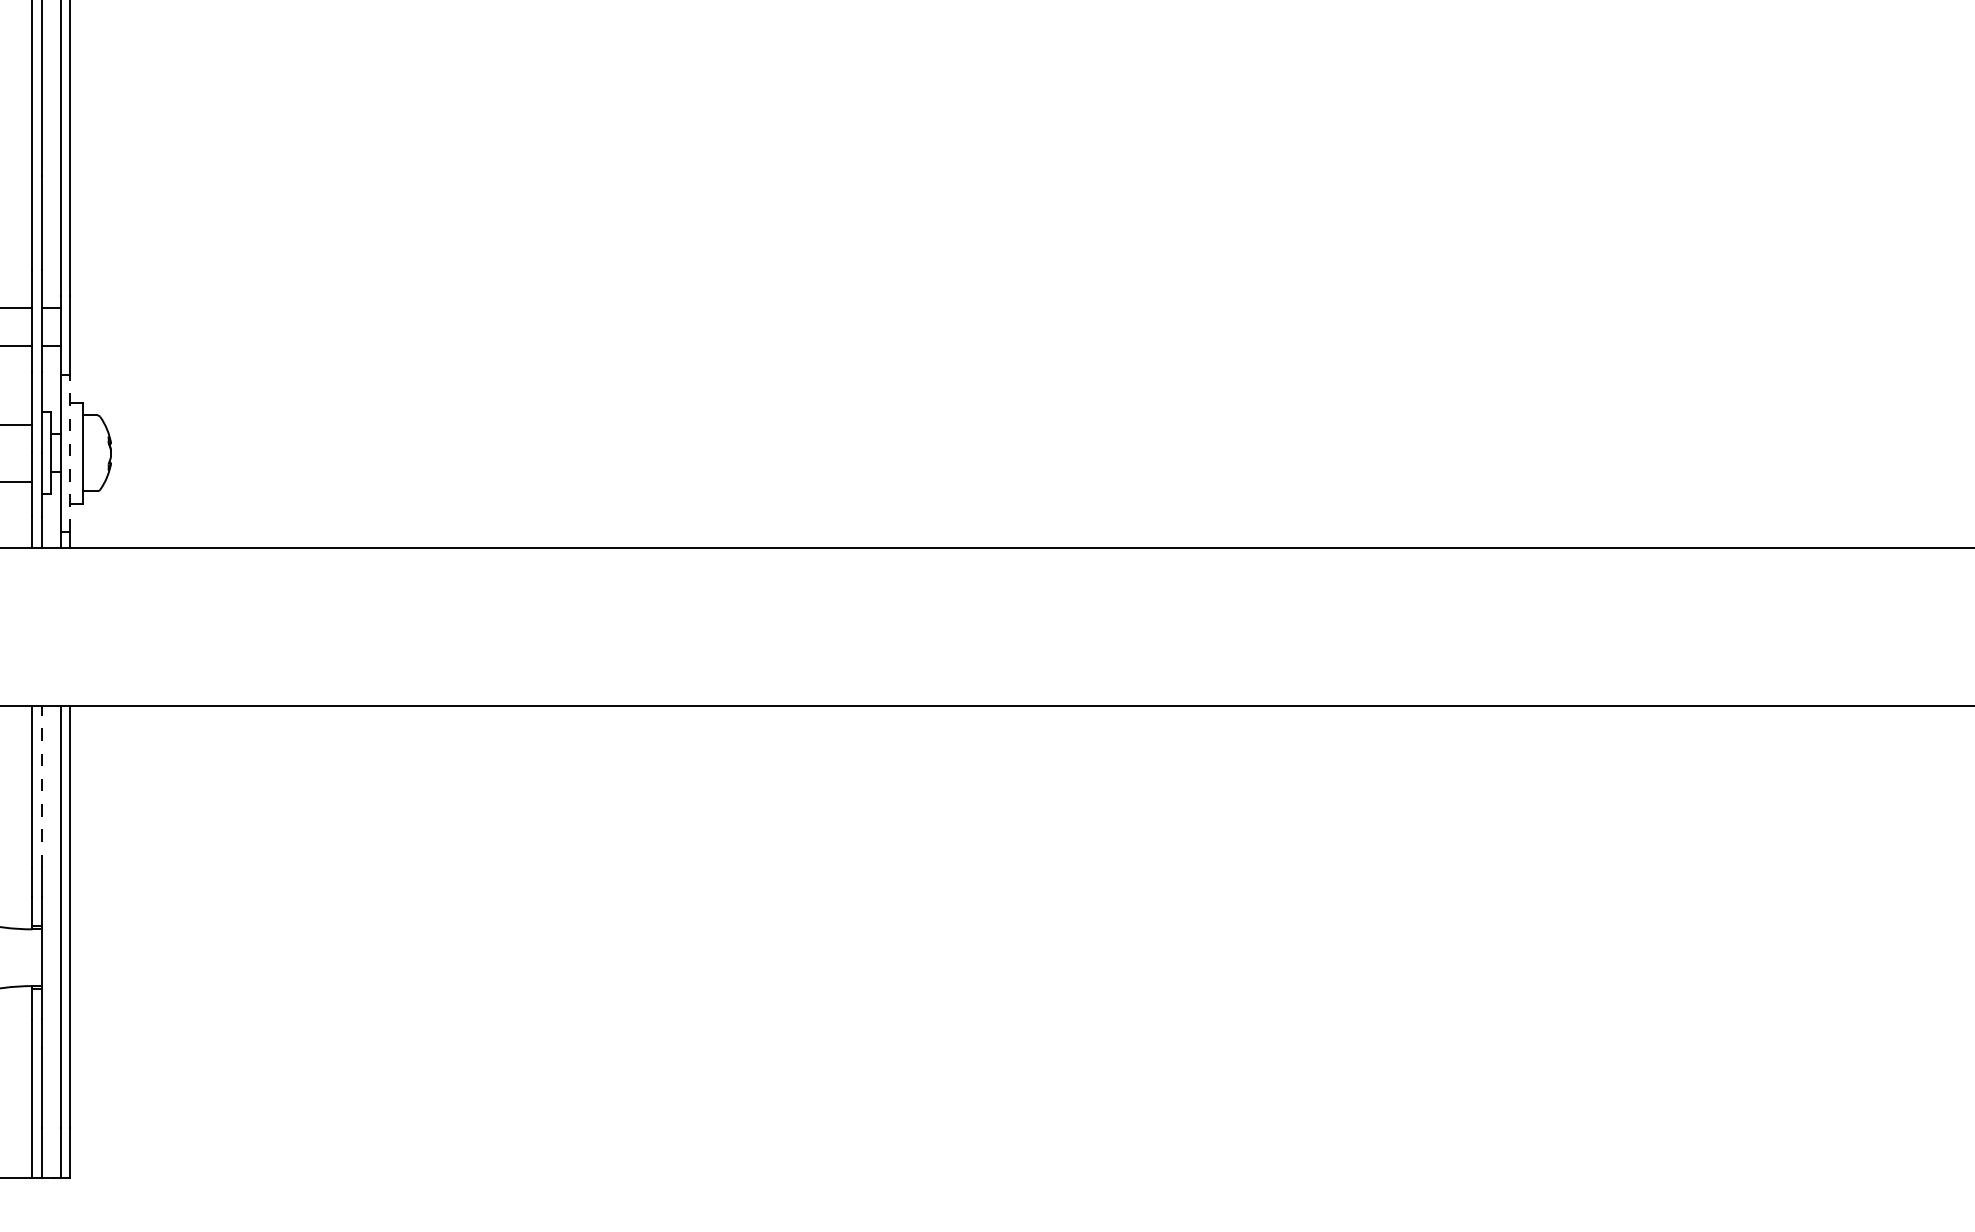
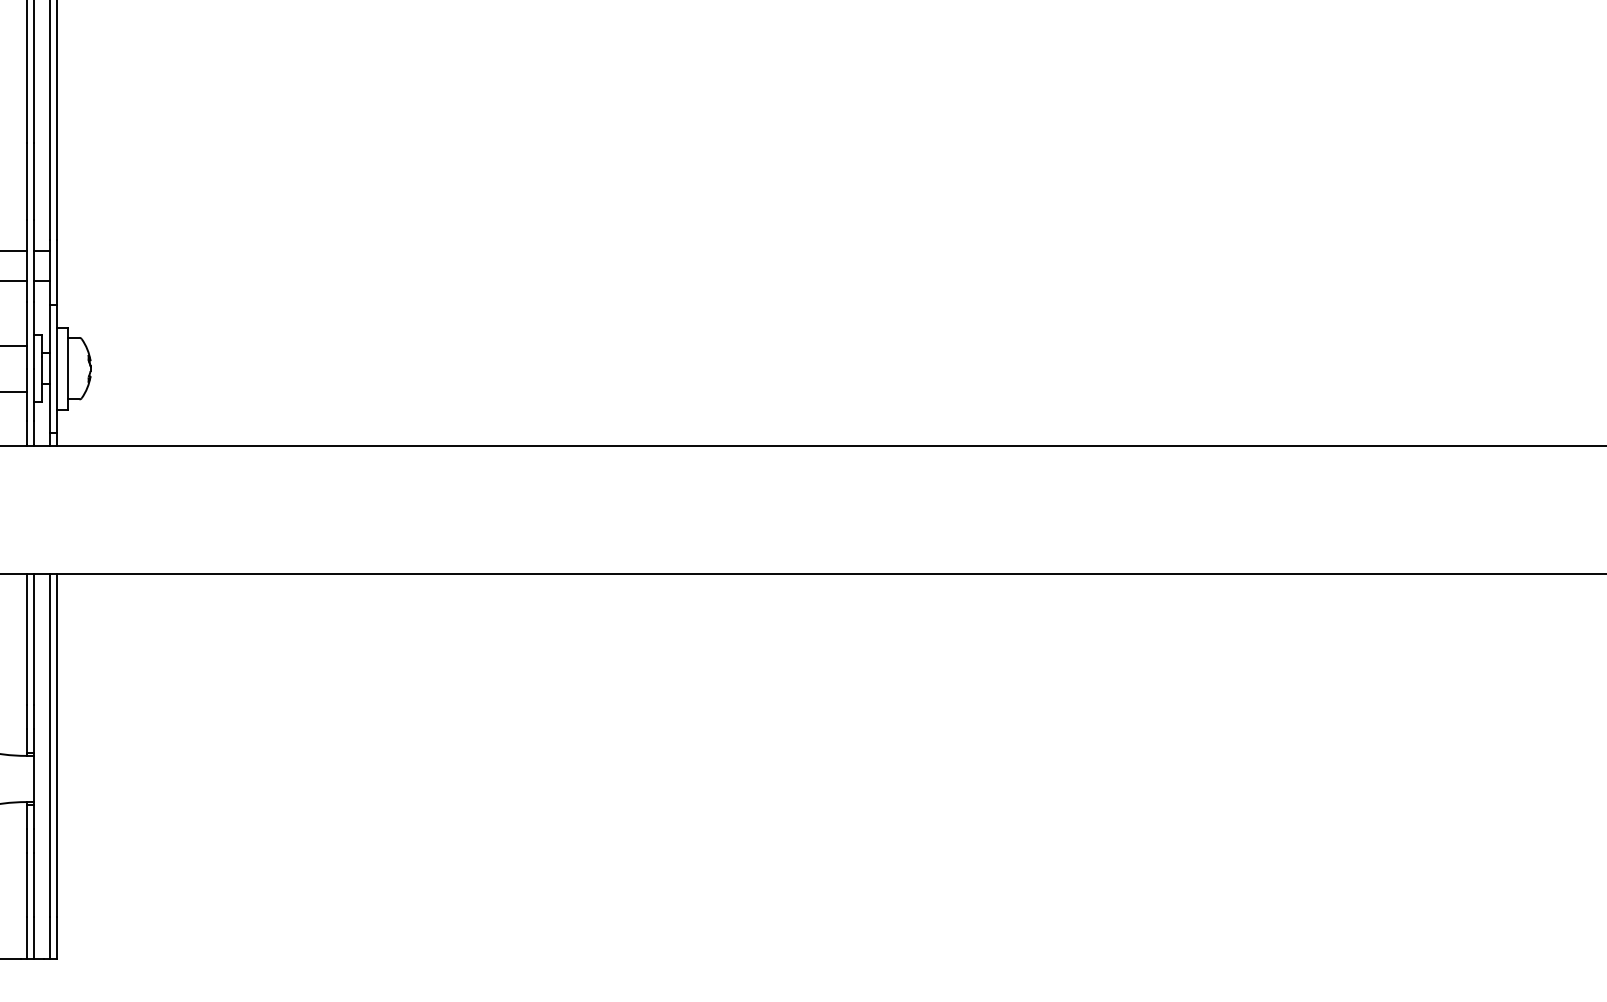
line: (70, 453) -> (57, 368), dashed -> solid
line: (41, 786) -> (33, 639), dashed -> solid

